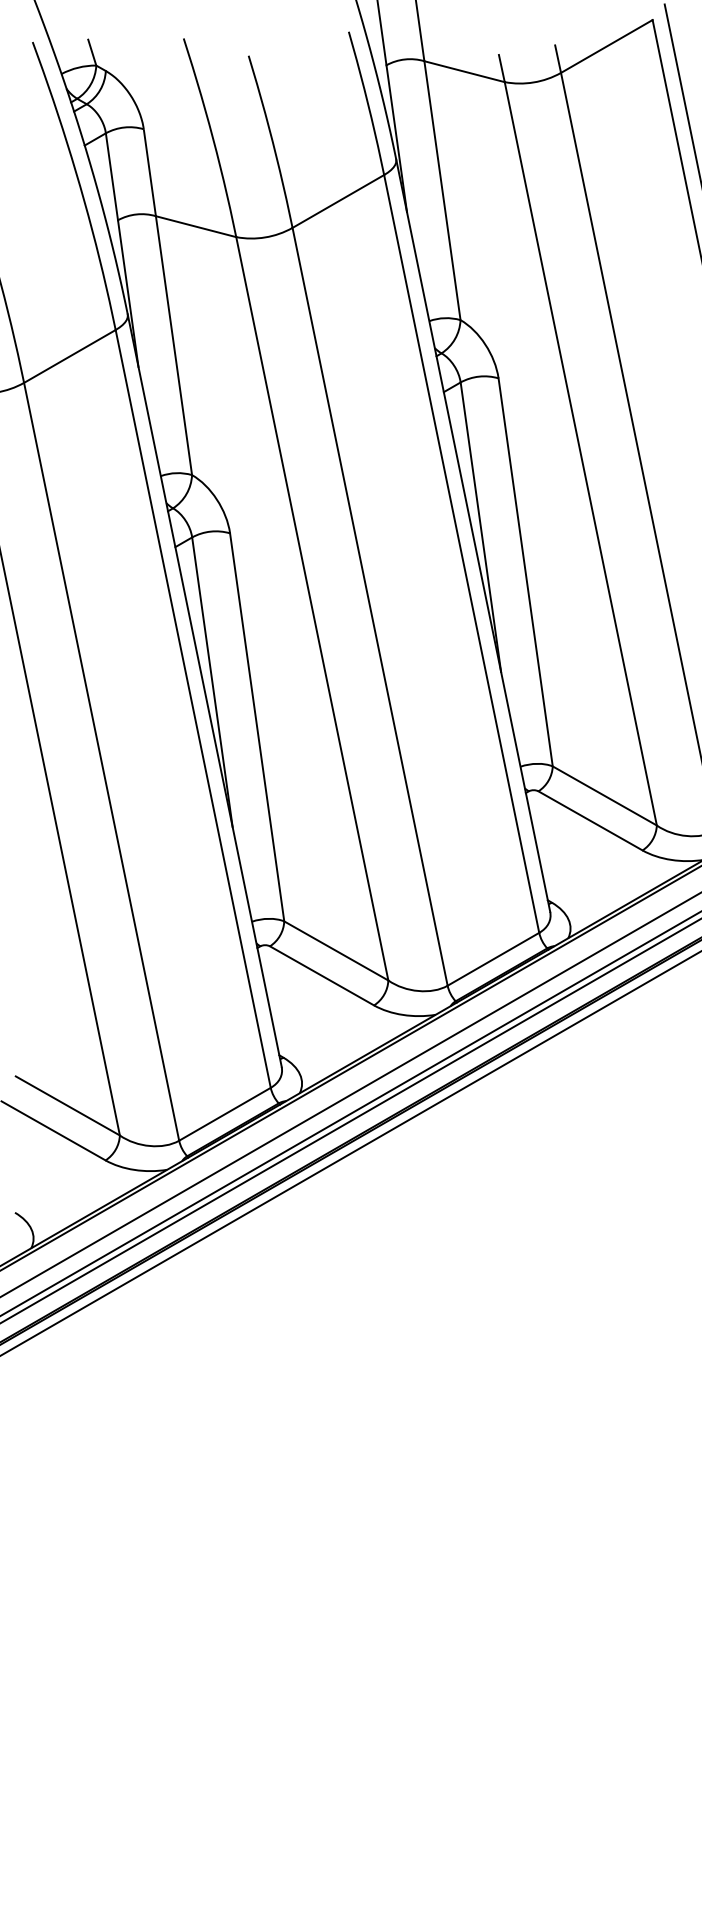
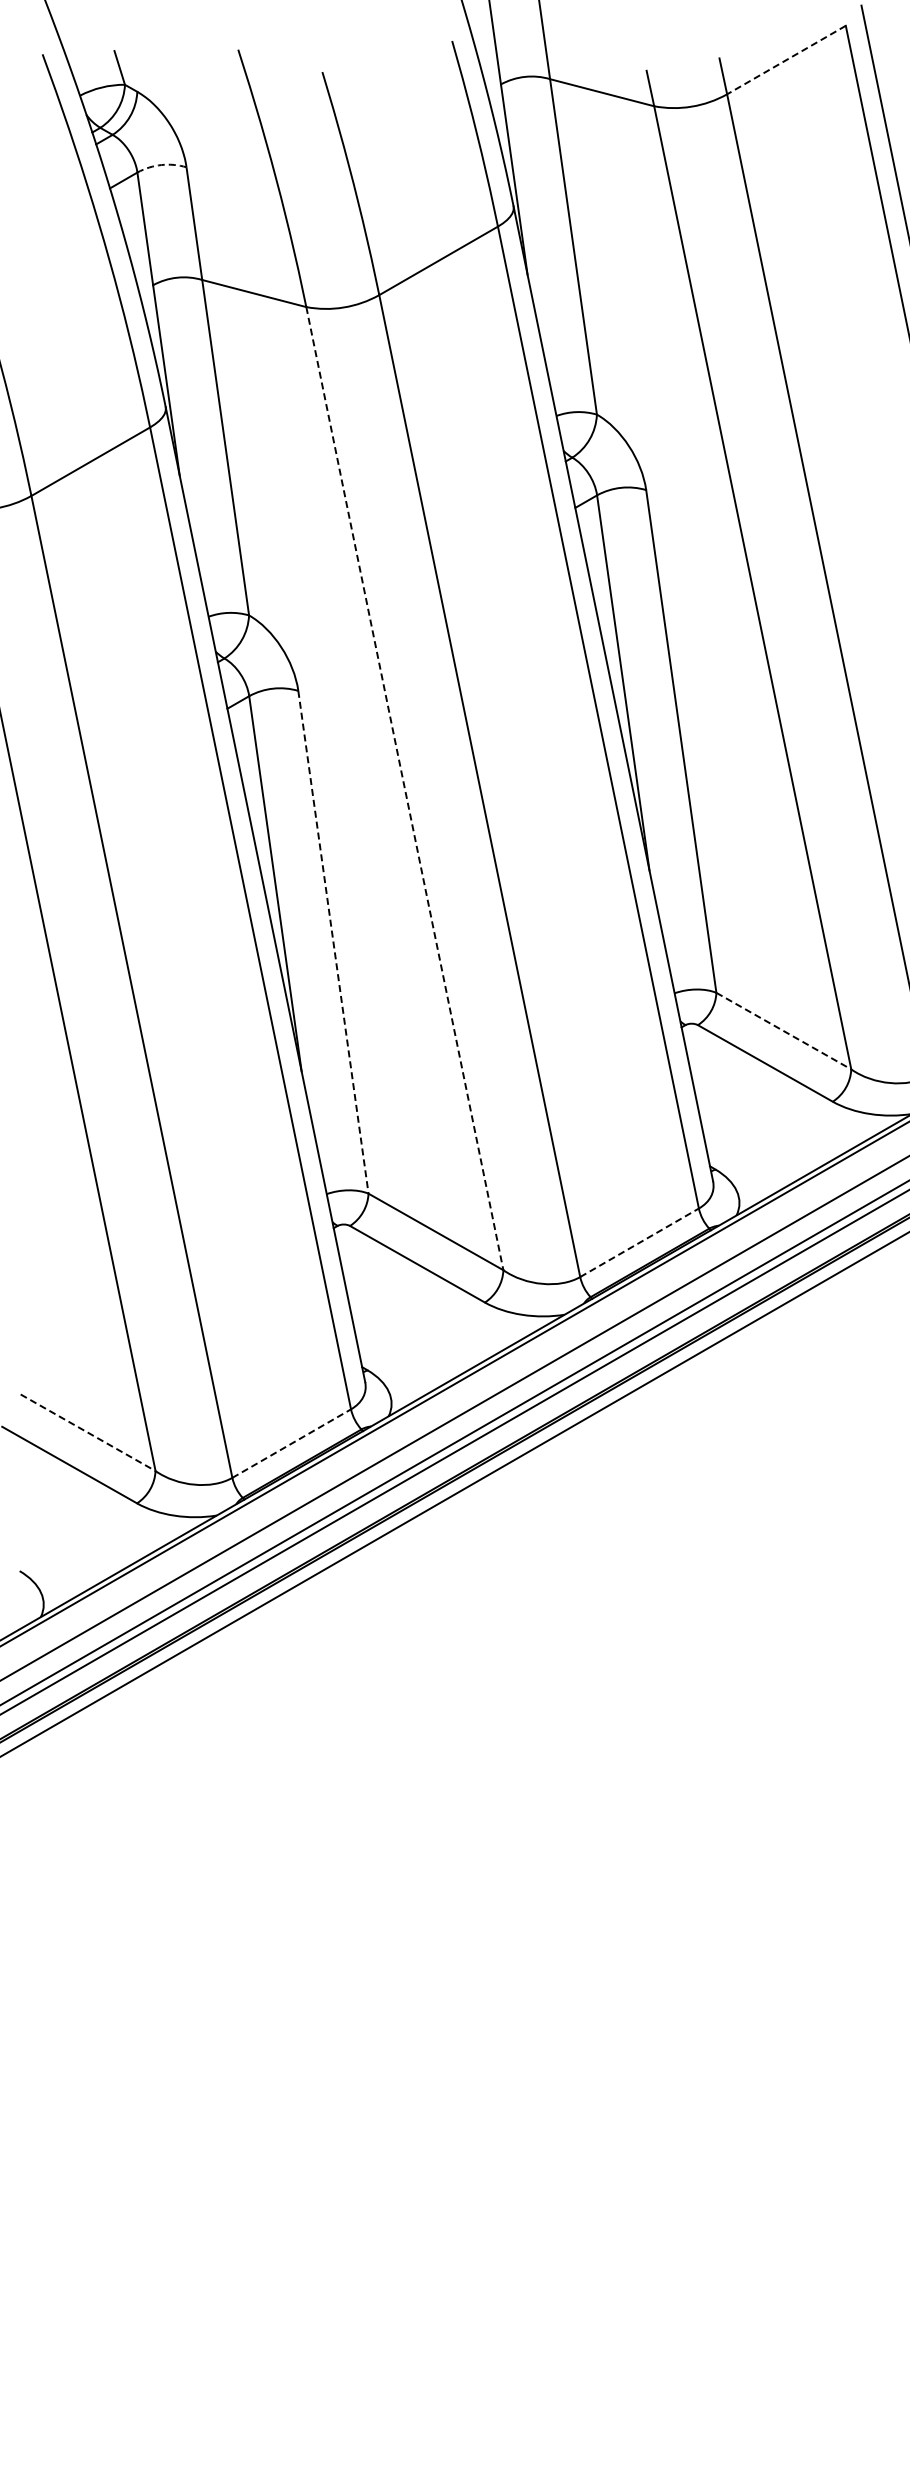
line: (606, 46) -> (786, 60), solid -> dashed
arc: (124, 127) -> (161, 165), solid -> dashed
line: (312, 608) -> (404, 788), solid -> dashed
line: (257, 727) -> (333, 942), solid -> dashed
line: (604, 796) -> (783, 1031), solid -> dashed
line: (493, 959) -> (639, 1242), solid -> dashed
line: (68, 1105) -> (88, 1432), solid -> dashed
line: (224, 1114) -> (291, 1443), solid -> dashed

